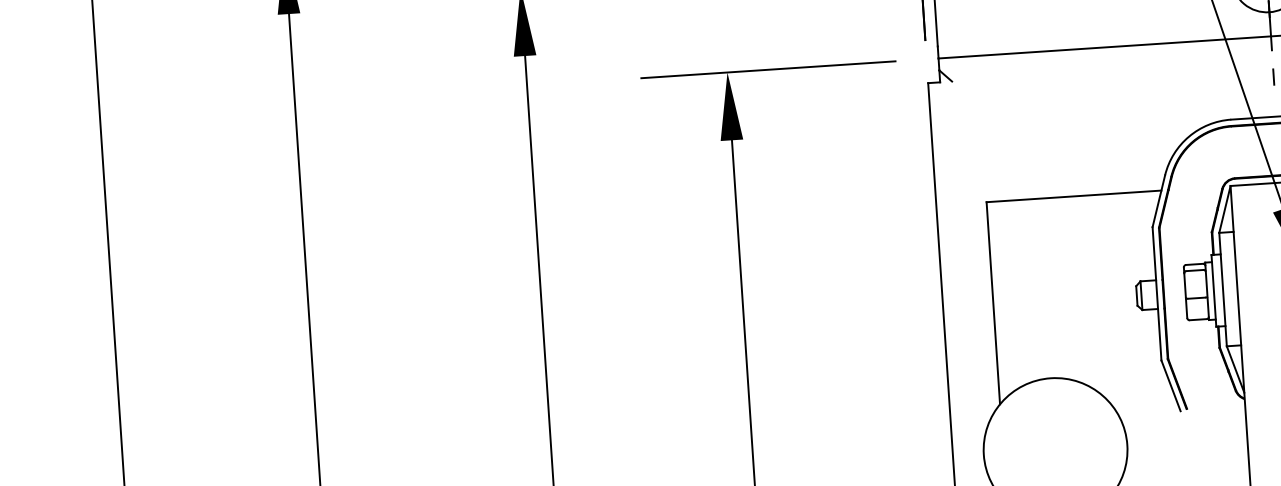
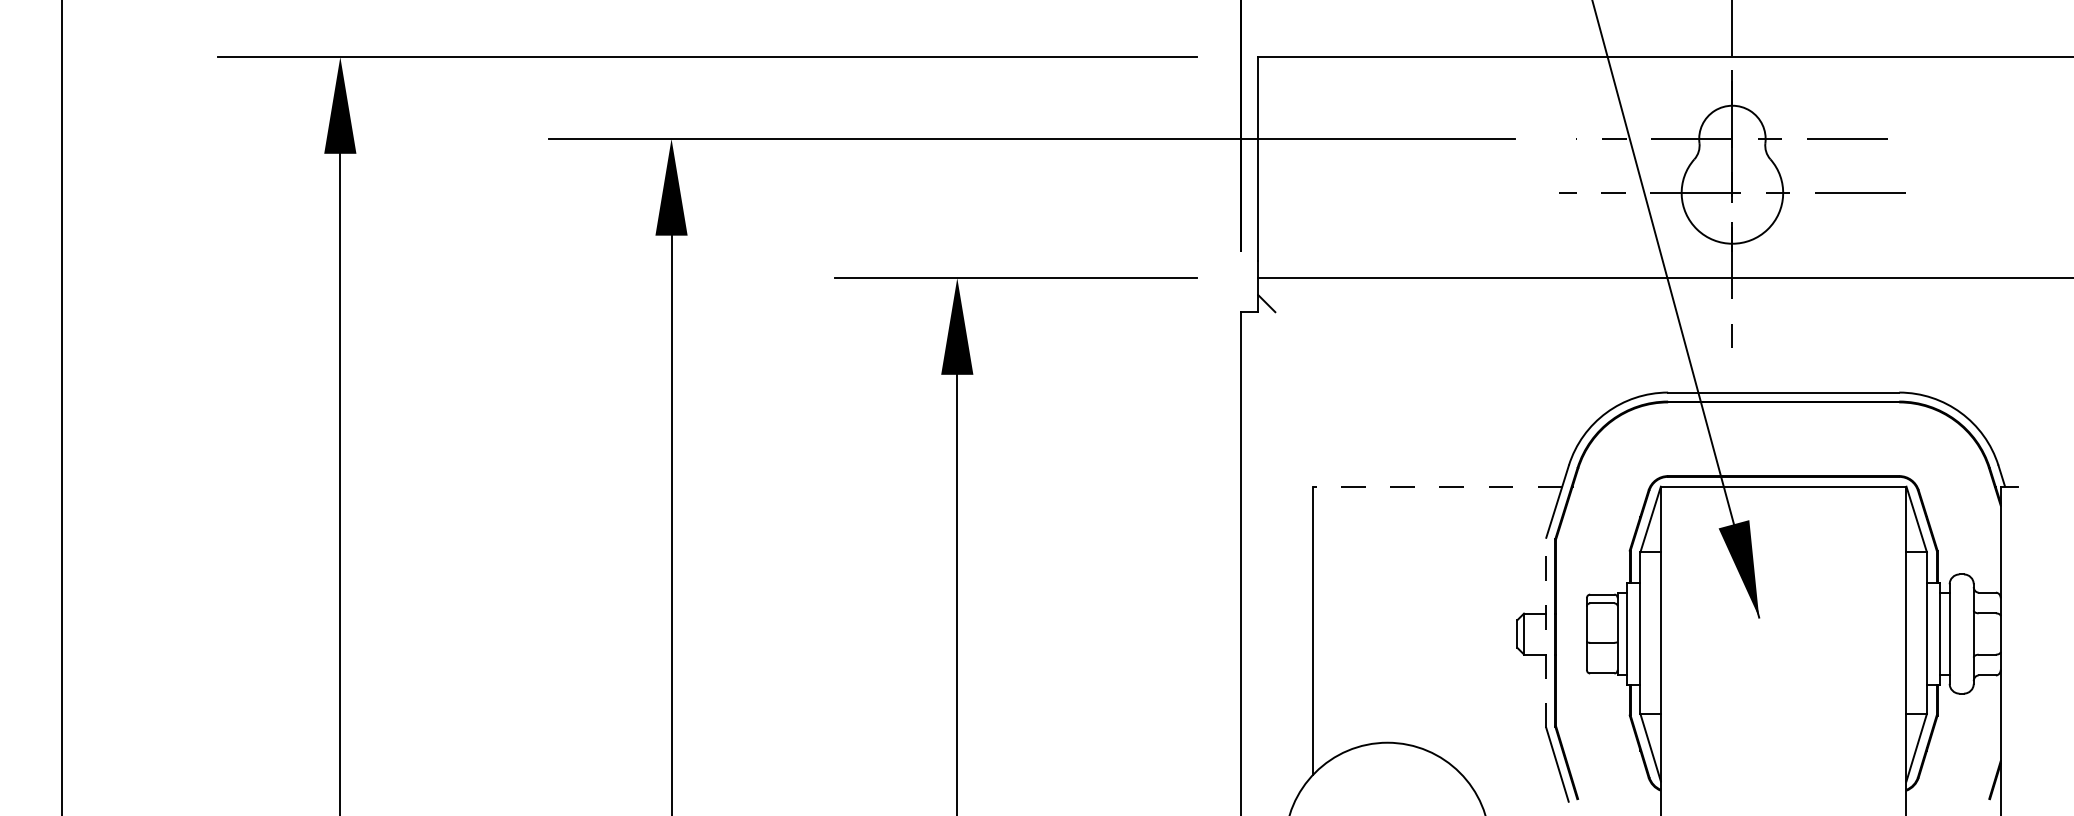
line: (1073, 196) -> (1437, 486), solid -> dashed
line: (1157, 293) -> (1546, 632), solid -> dashed

